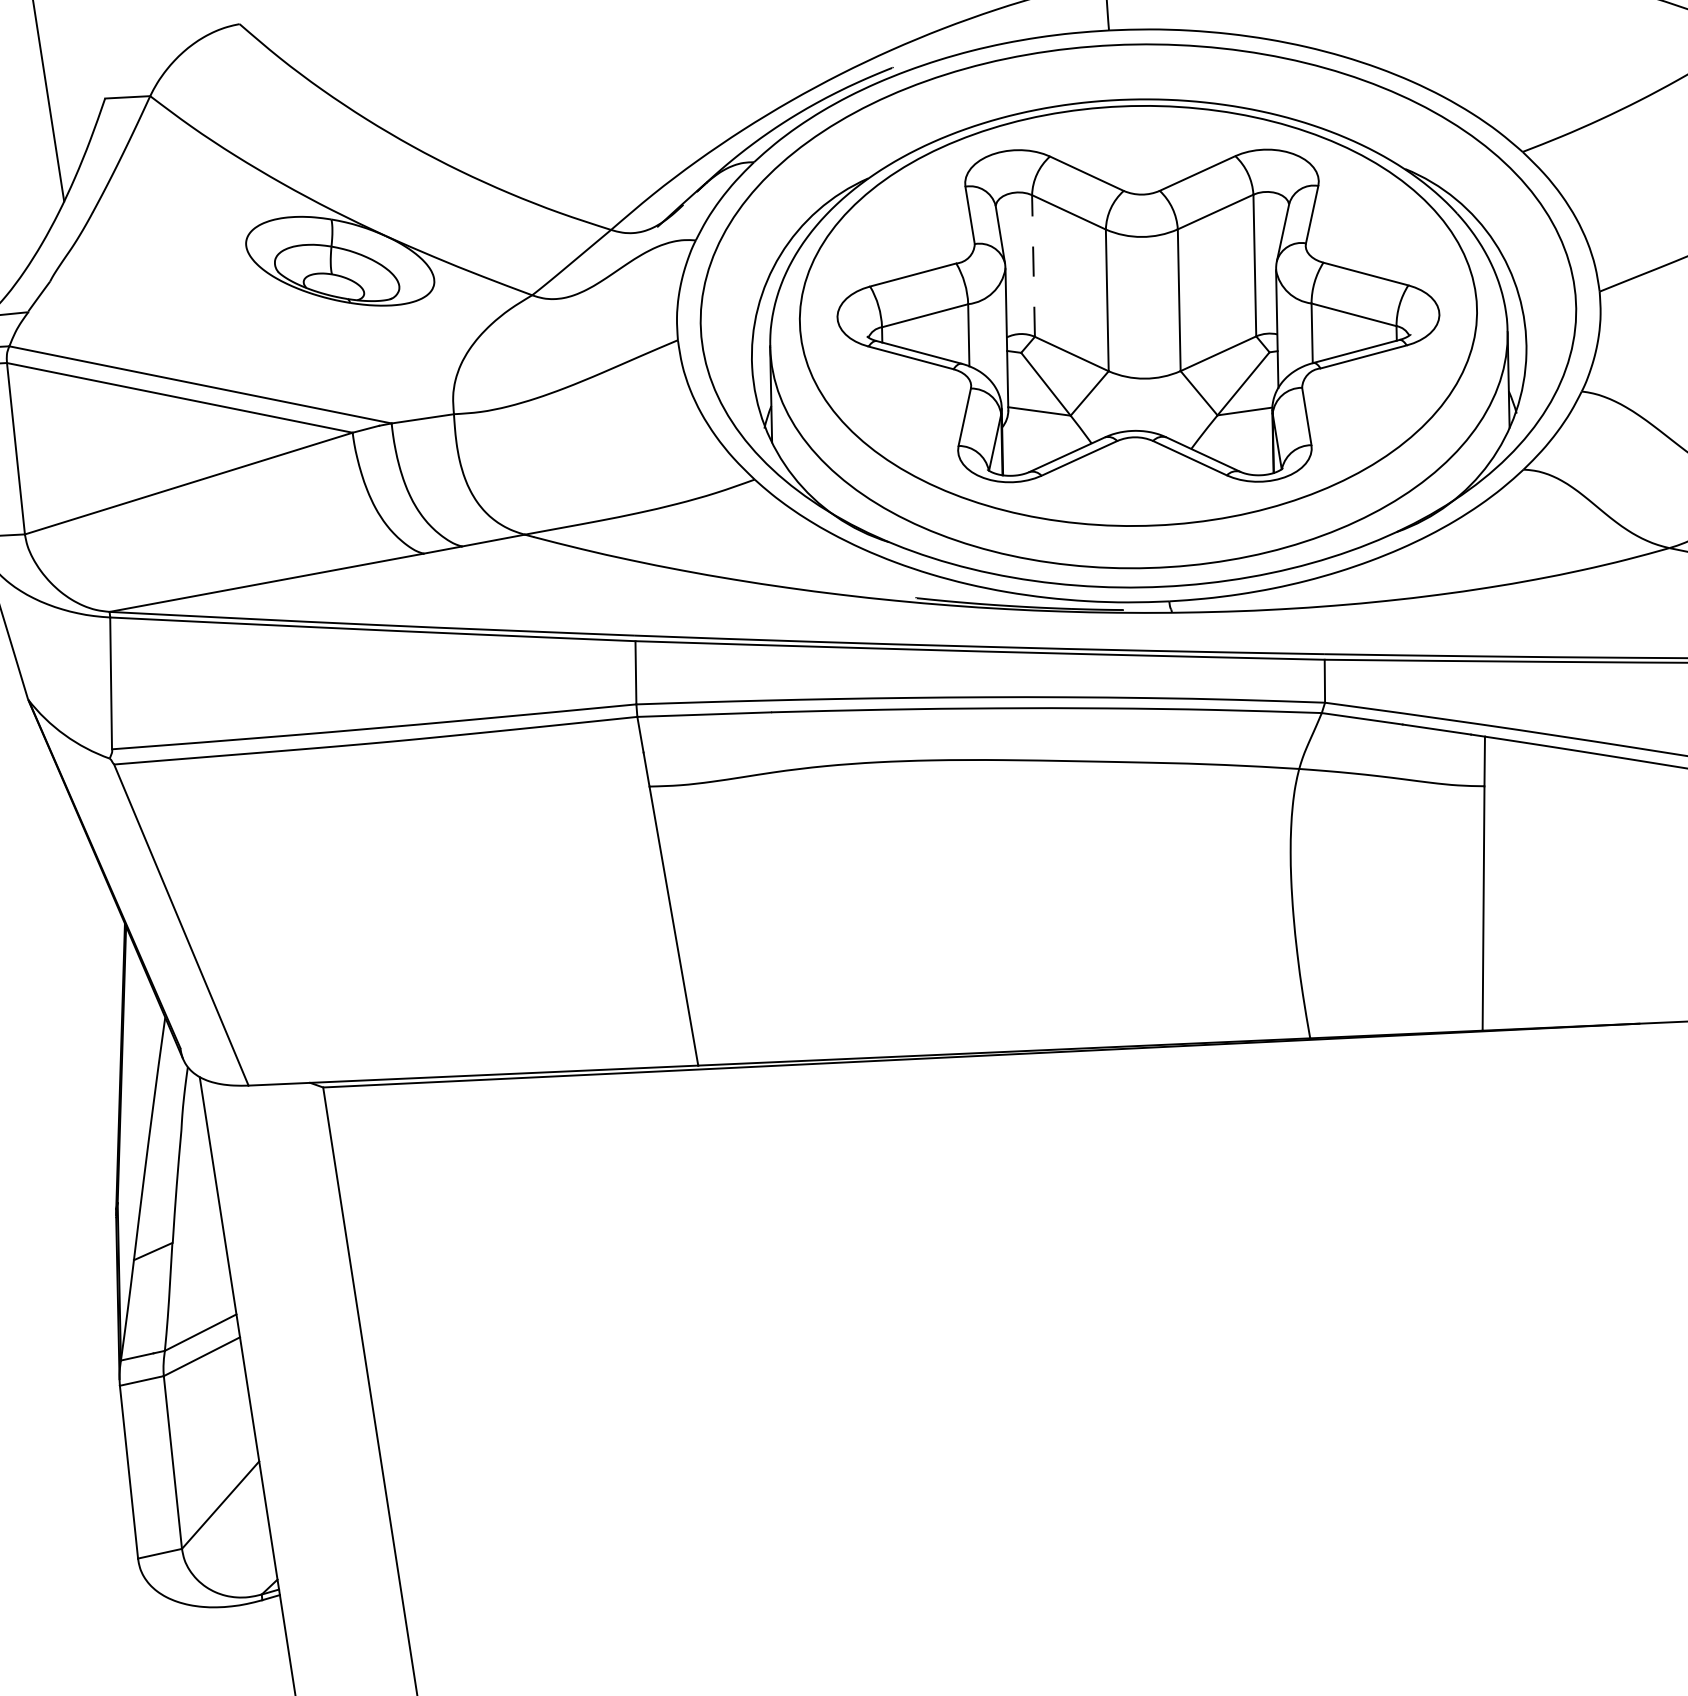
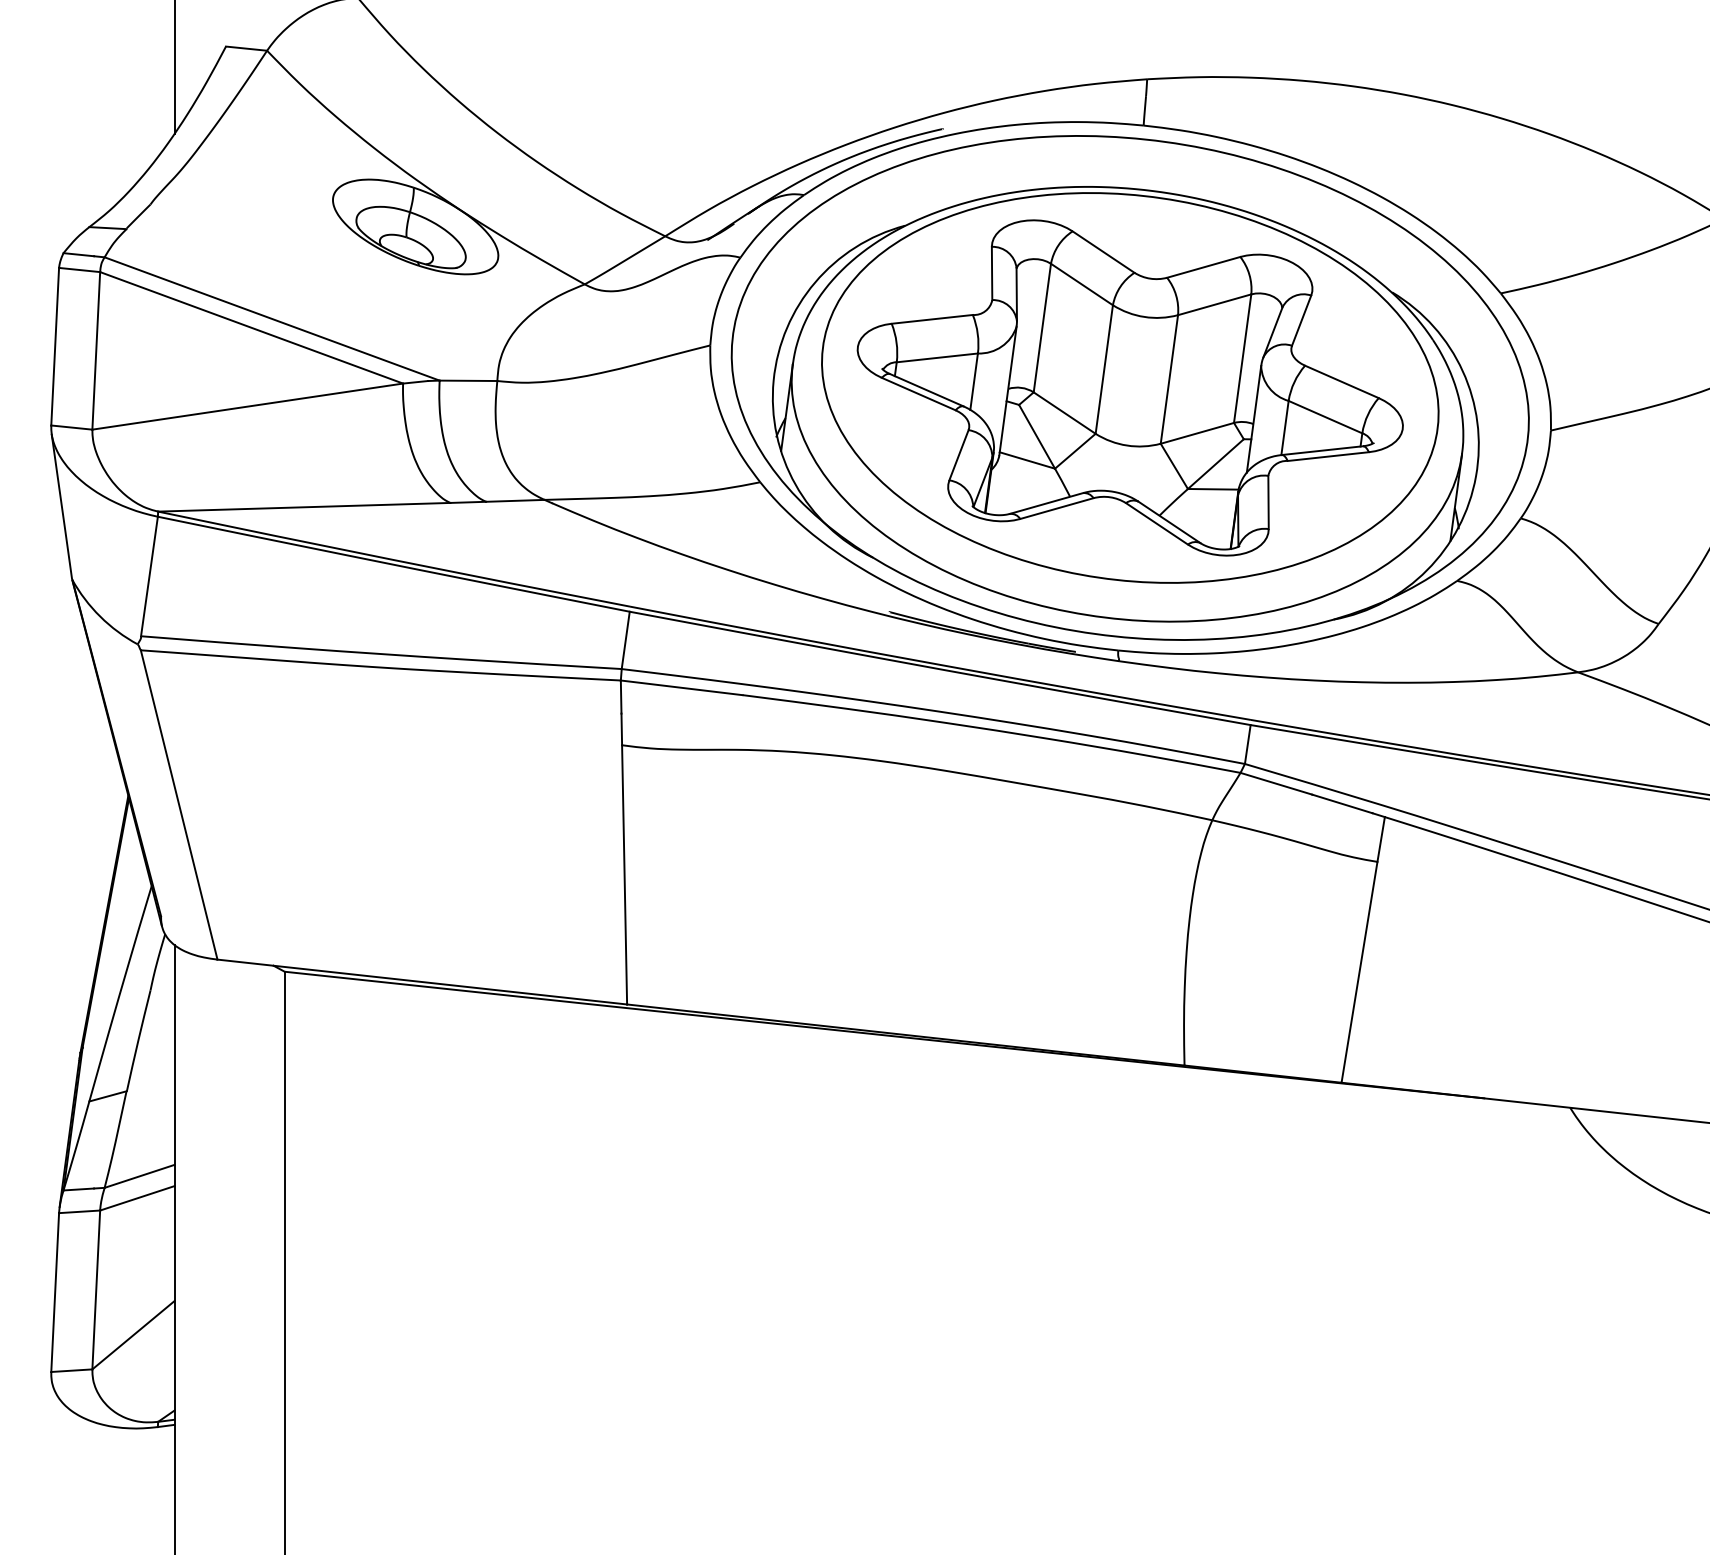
line: (1033, 266) -> (1042, 328), dashed -> solid

